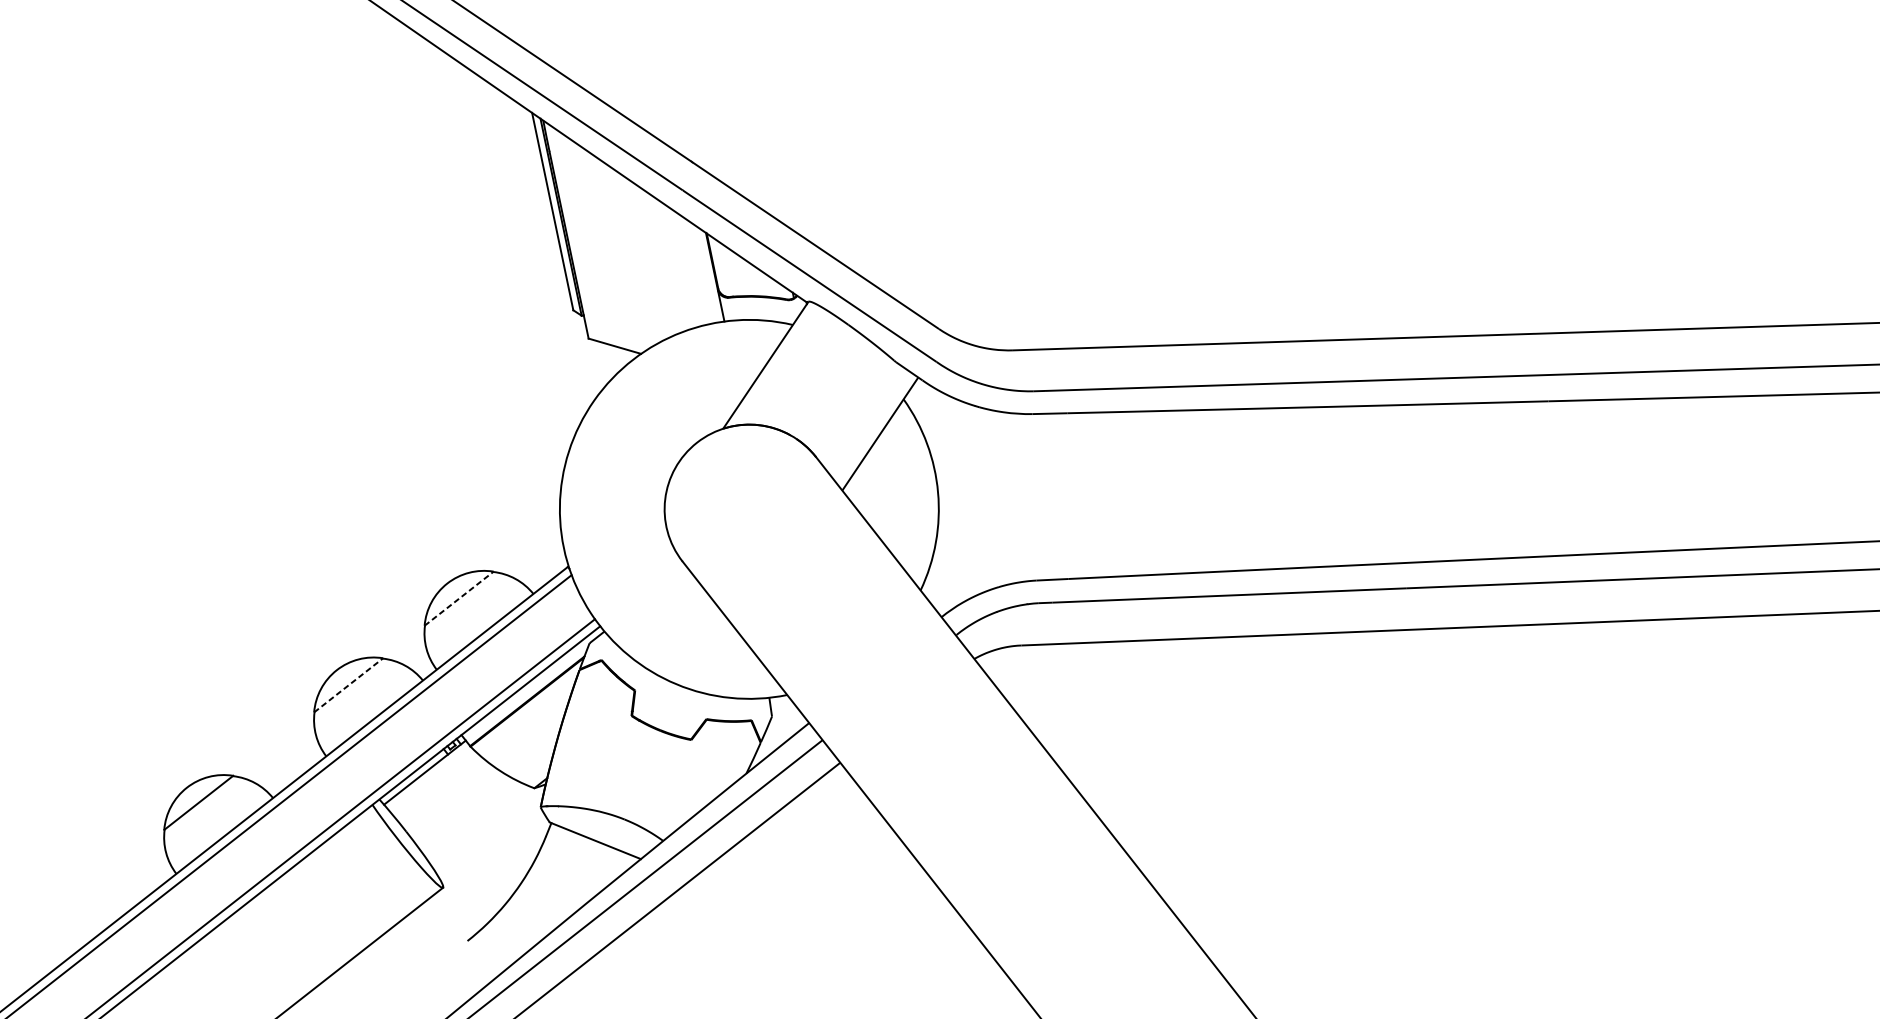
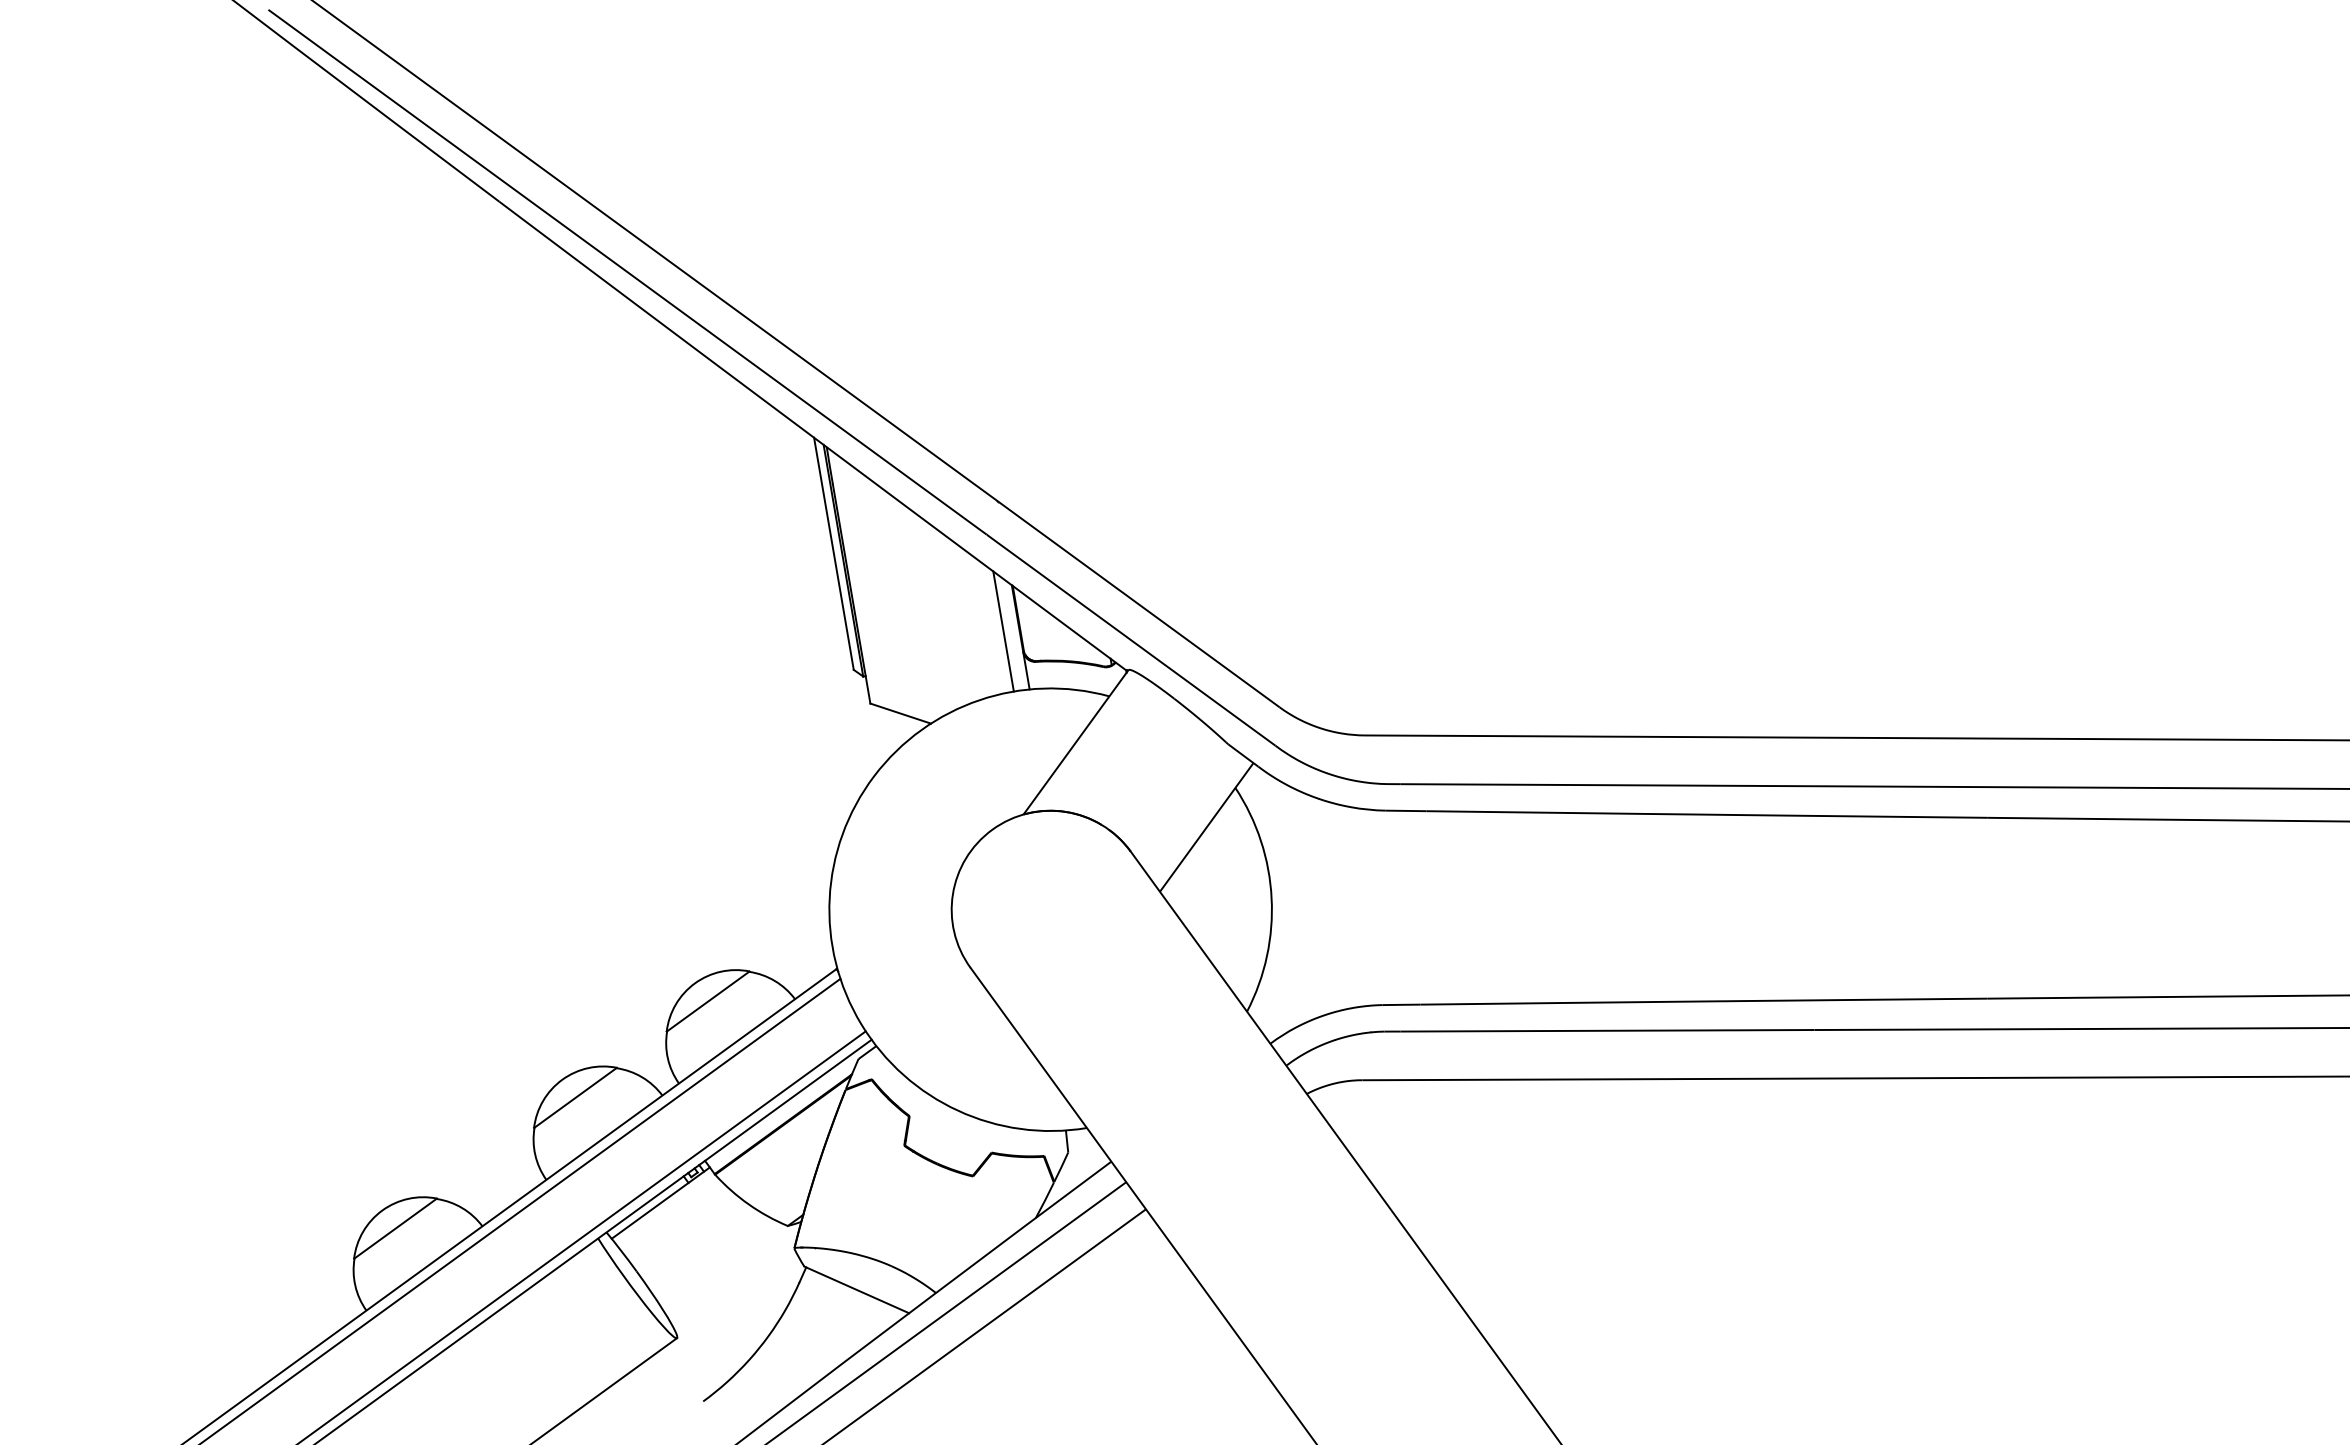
line: (700, 272) -> (1003, 631), added
line: (459, 598) -> (708, 1001), dashed -> solid
line: (348, 684) -> (575, 1097), dashed -> solid

